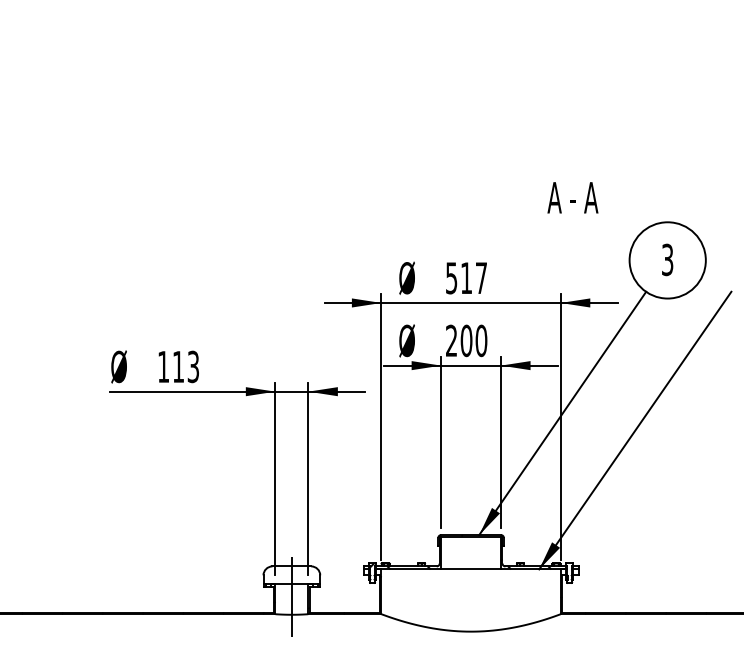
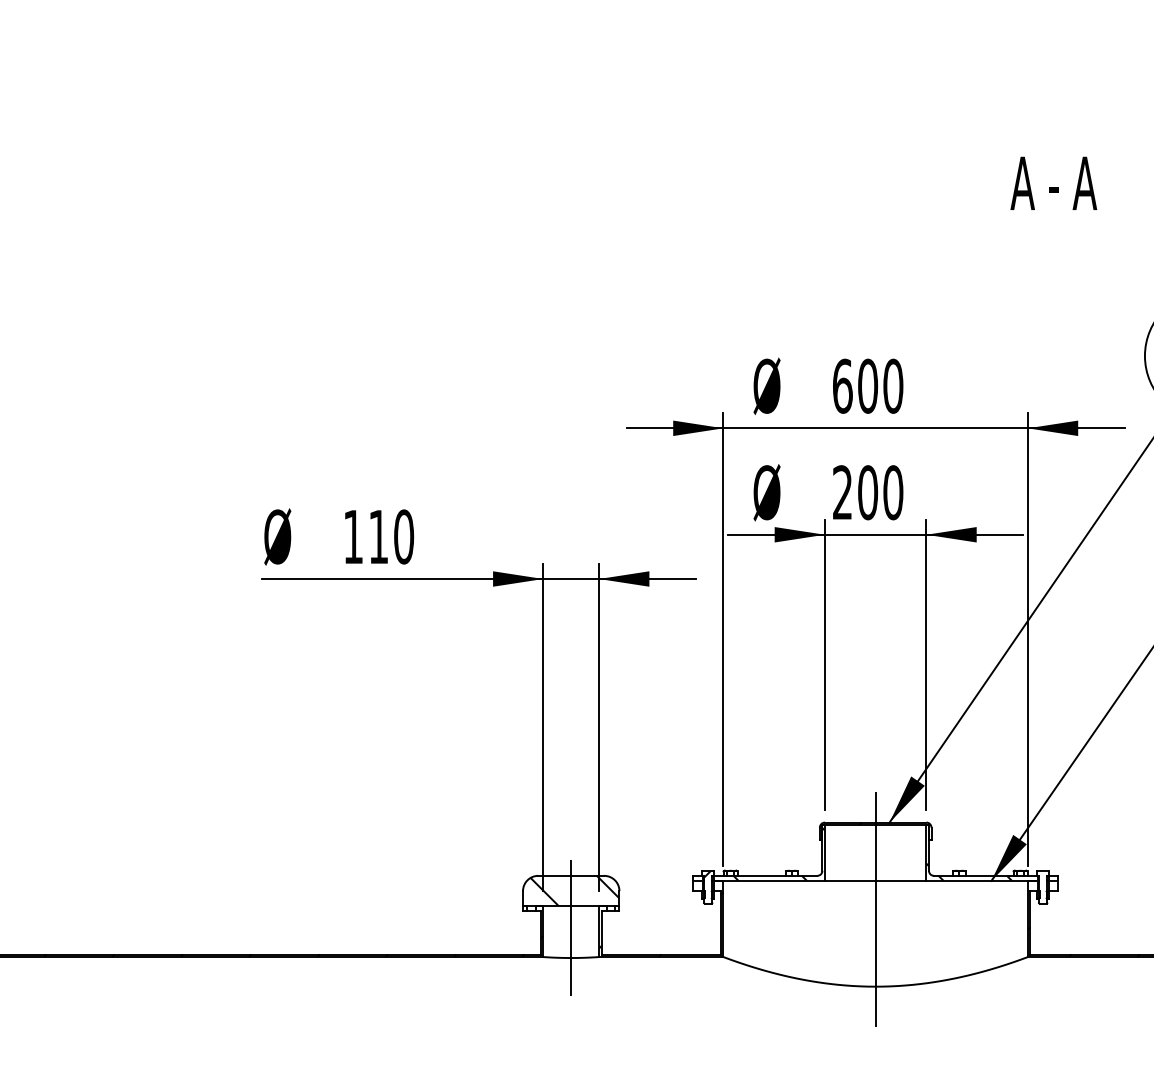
text: (572, 197) -> (1053, 182), moved
text: (466, 278) -> (867, 386), 517 -> 600
text: (193, 366) -> (404, 536), 113 -> 110
hatch: (293, 575) -> (573, 891), added
line: (471, 586) -> (876, 909), added

